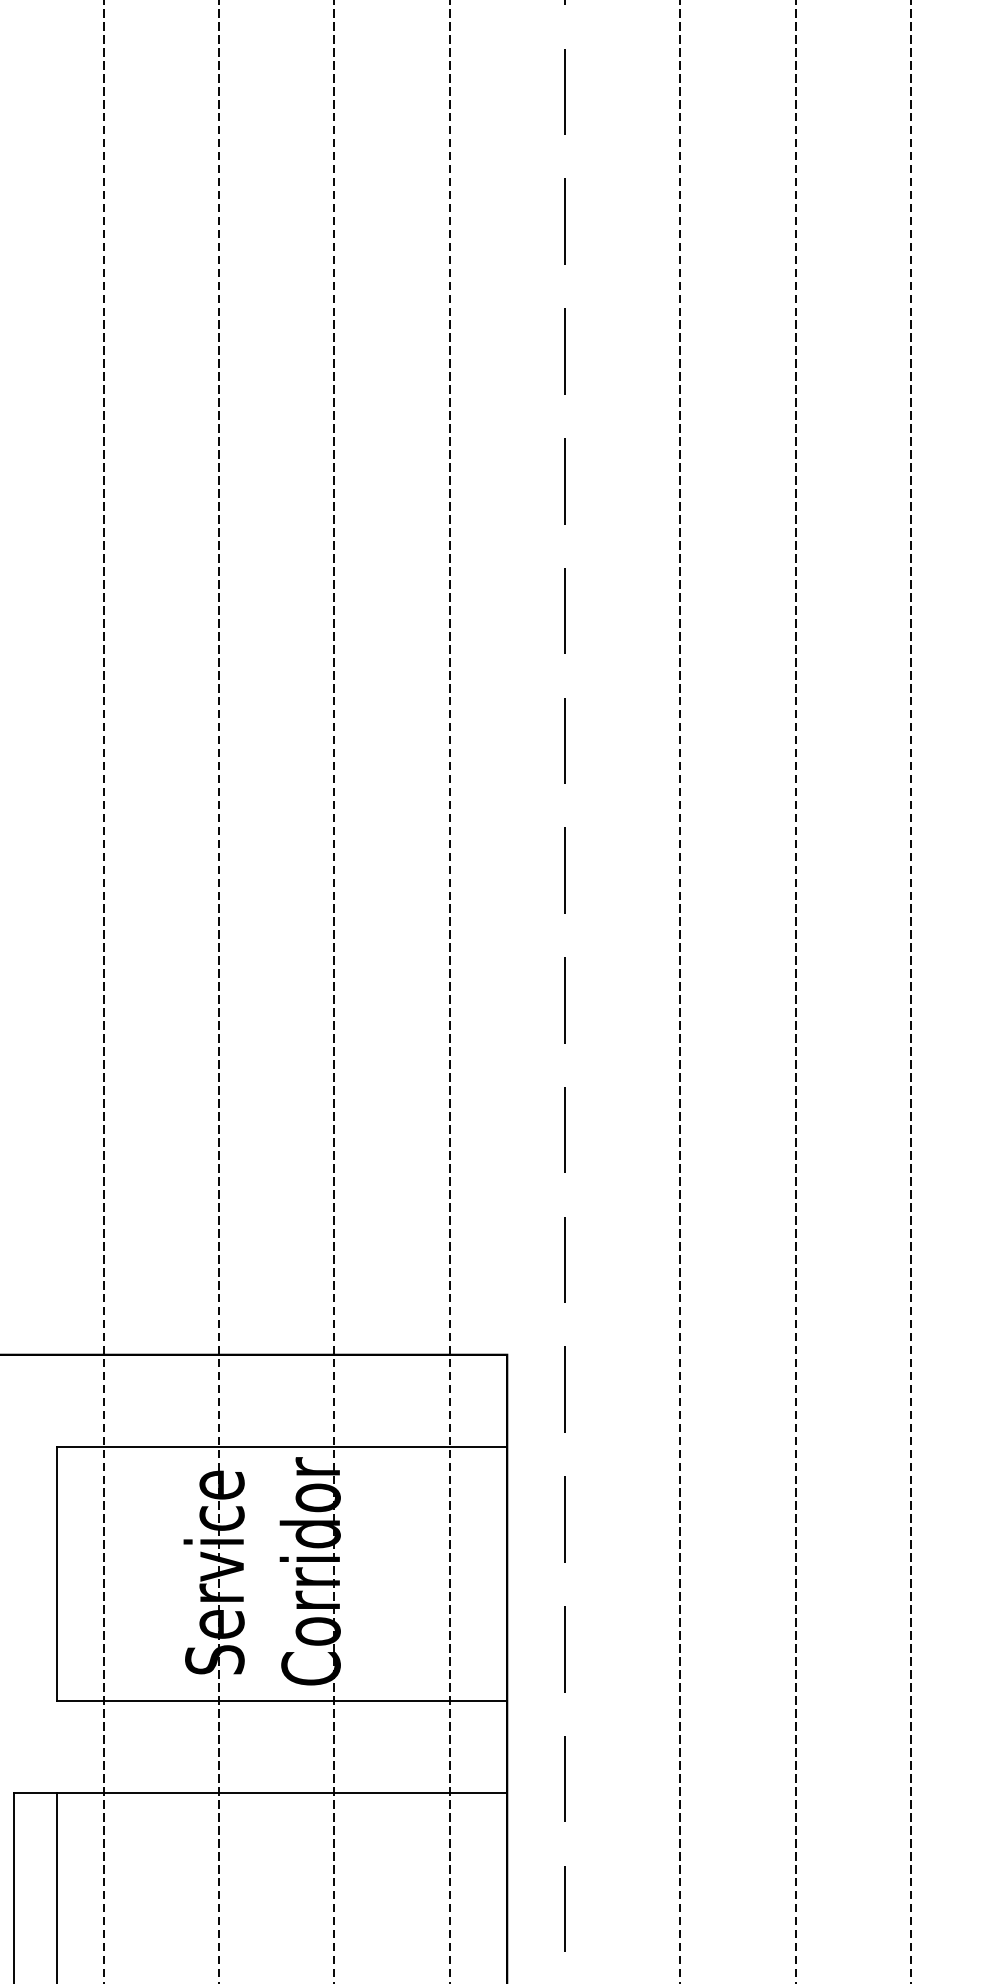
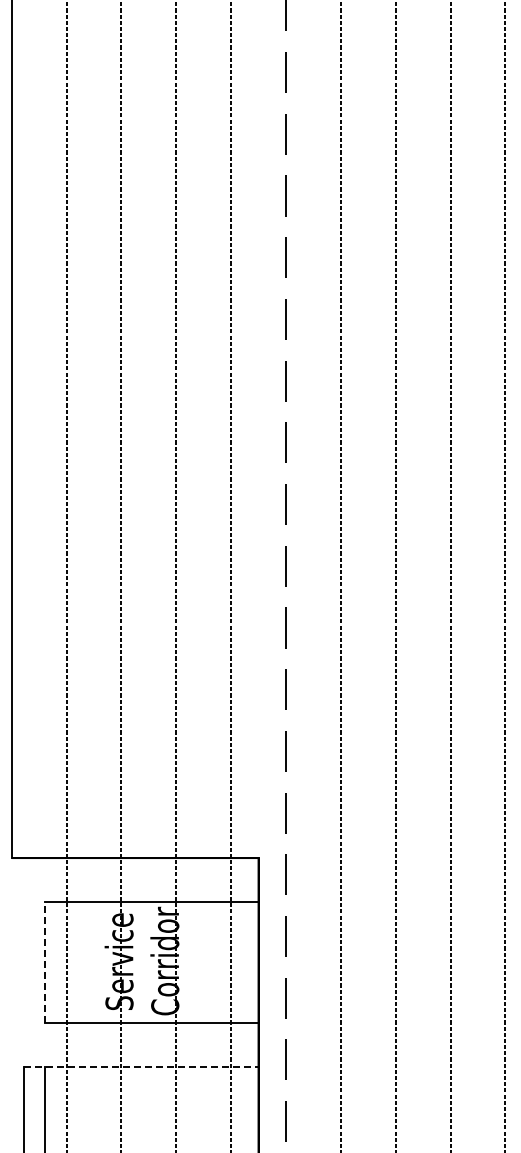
line: (57, 1572) -> (44, 961), solid -> dashed
line: (261, 1792) -> (141, 1066), solid -> dashed

